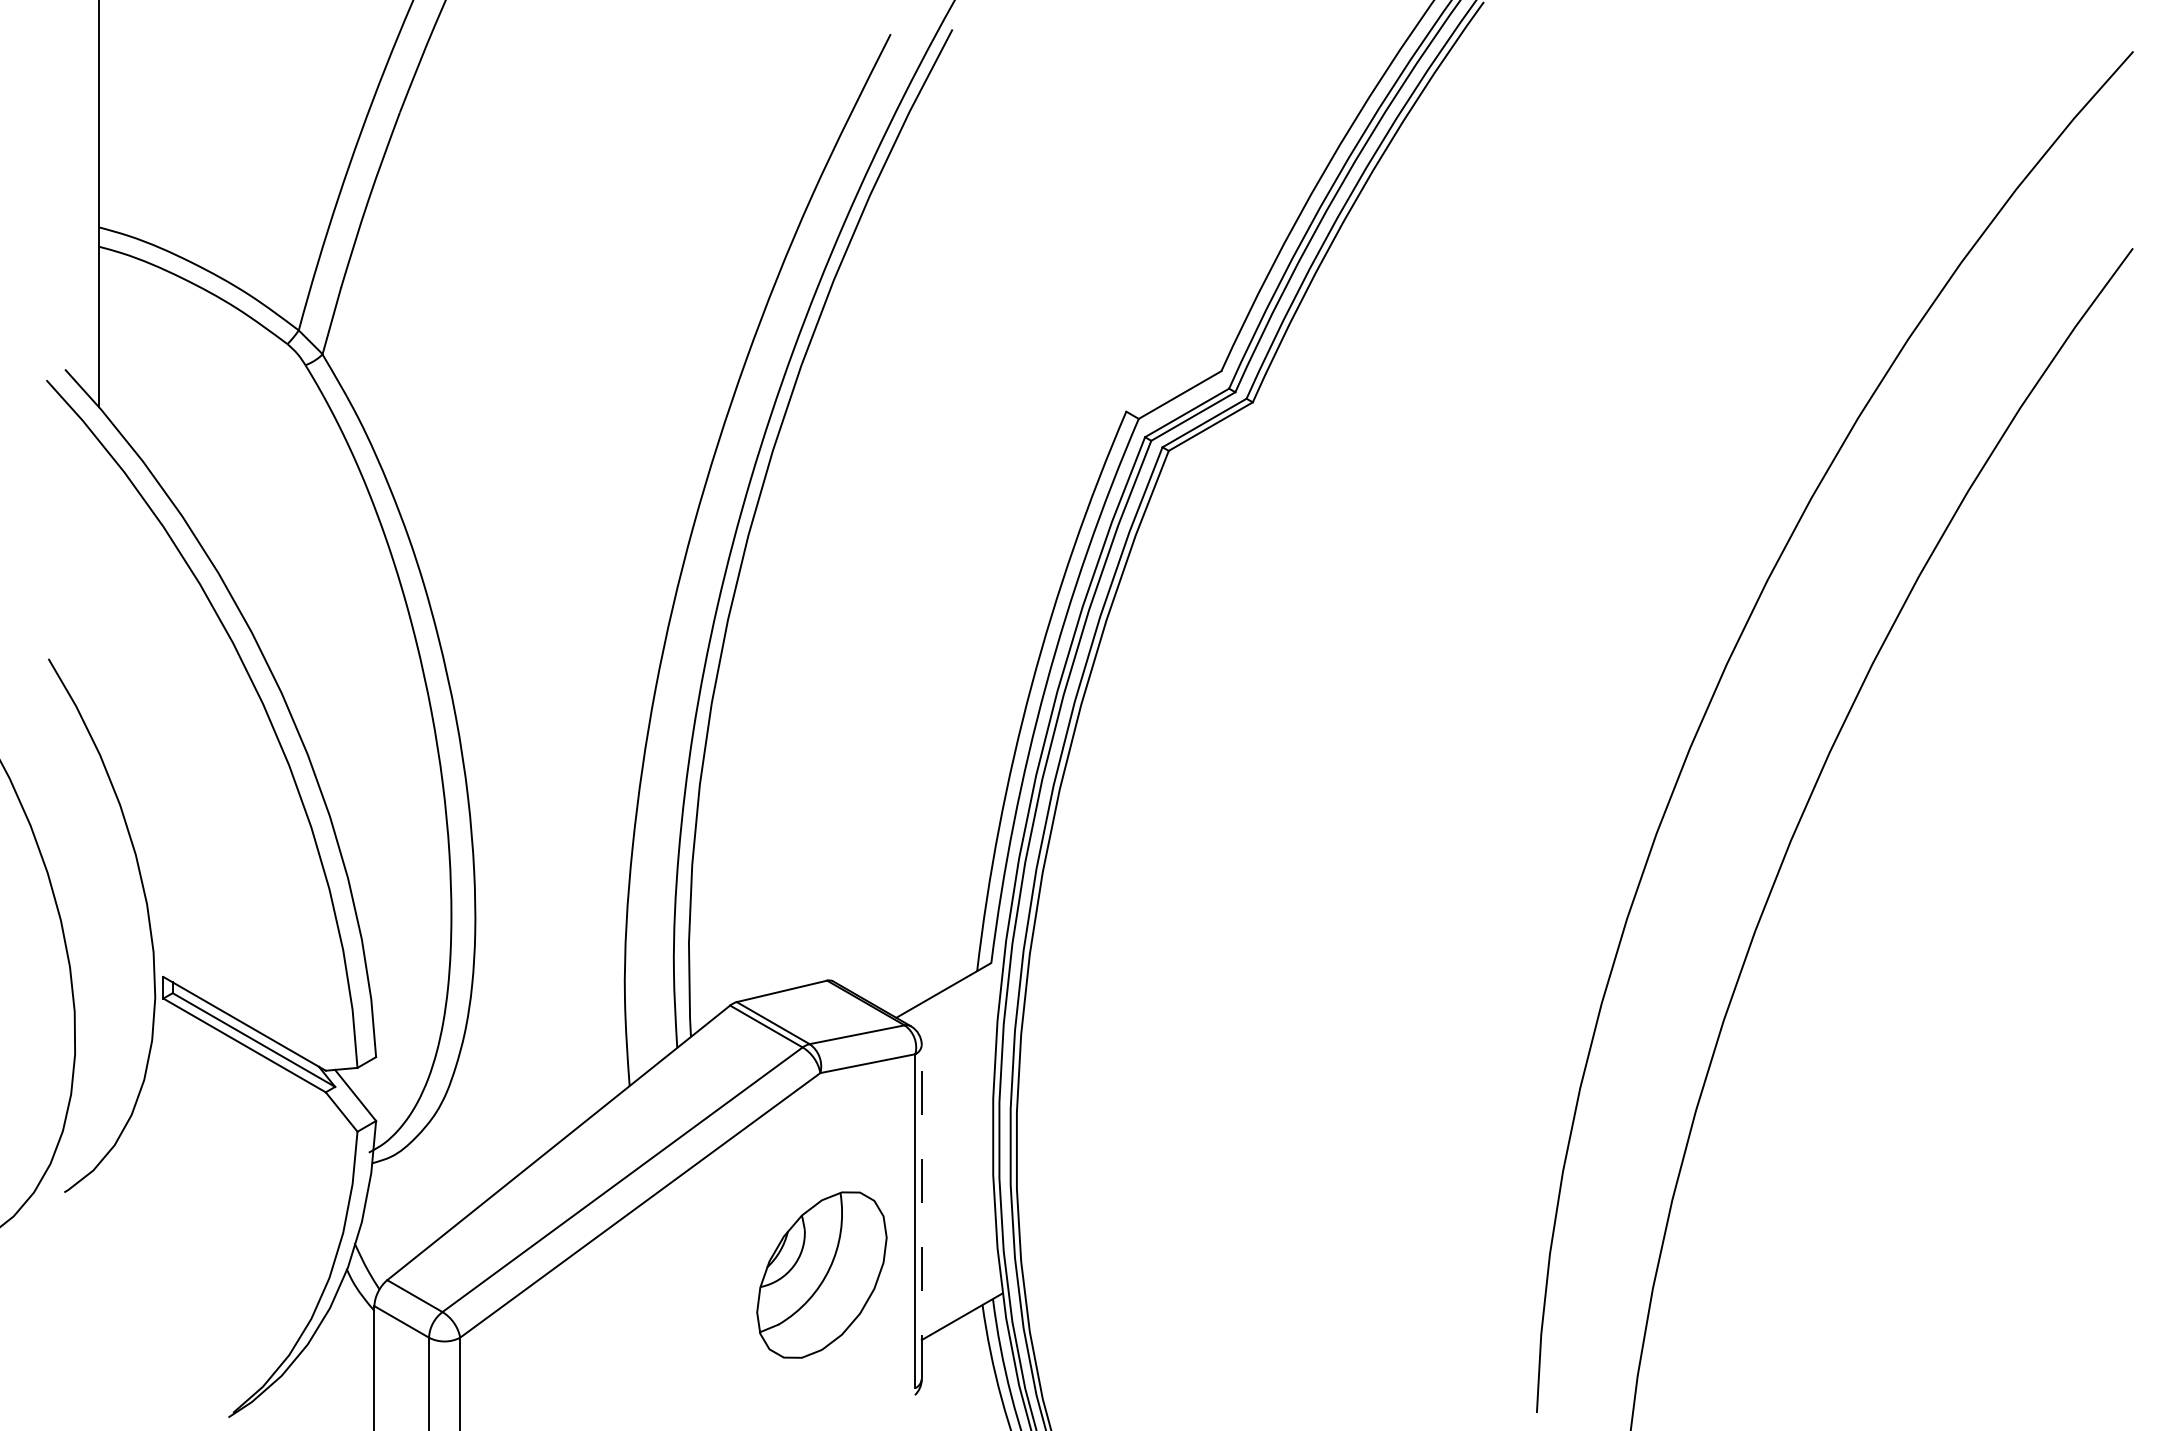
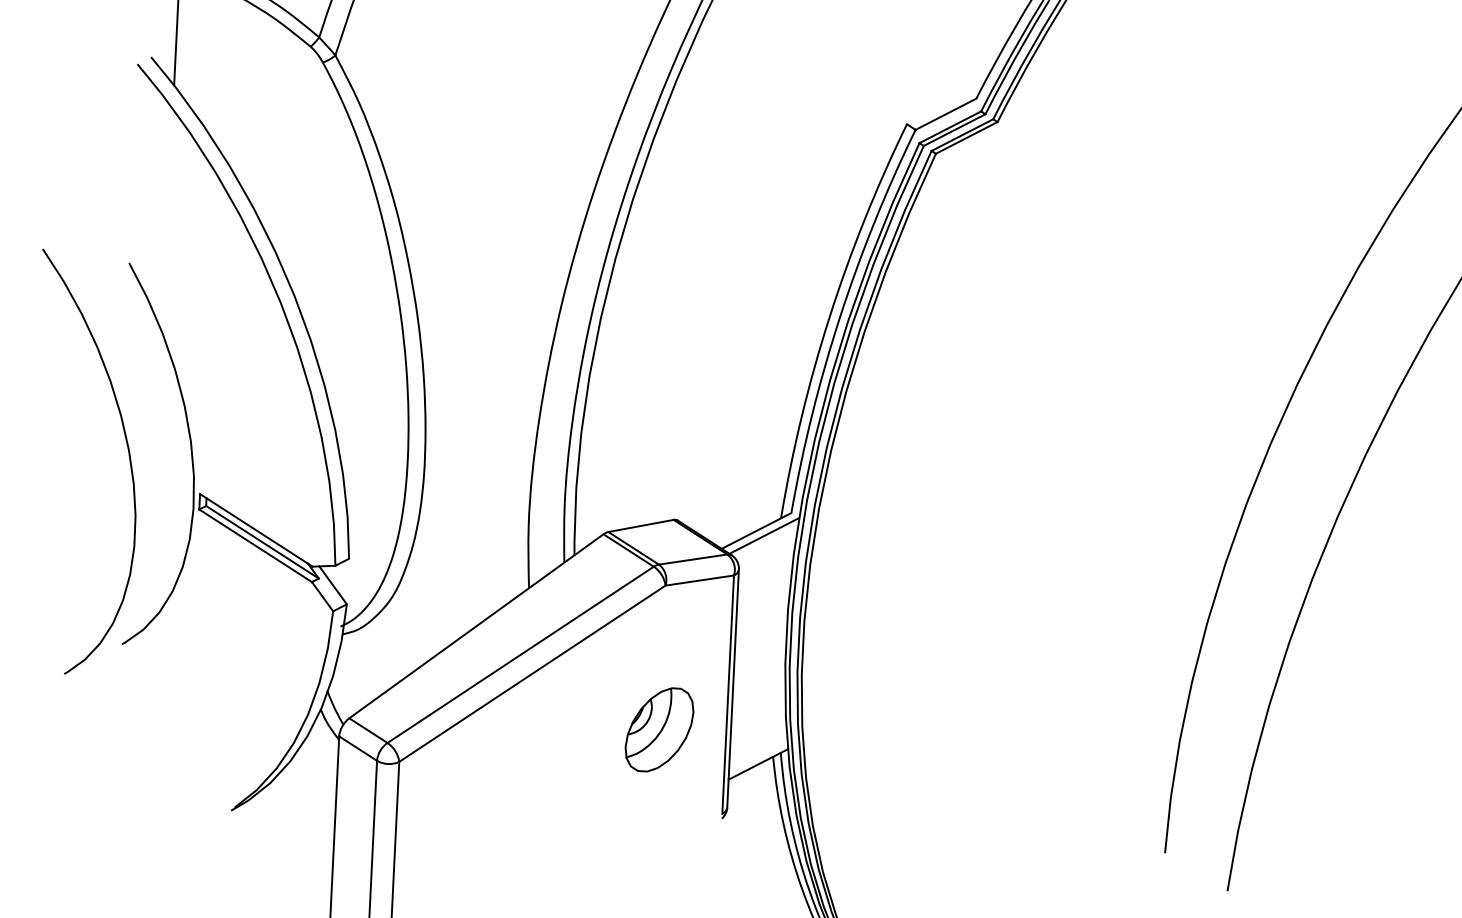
line: (954, 996) -> (763, 535), added
line: (921, 1212) -> (732, 688), dashed -> solid
part: (821, 1275) -> (659, 730), size x0.71

